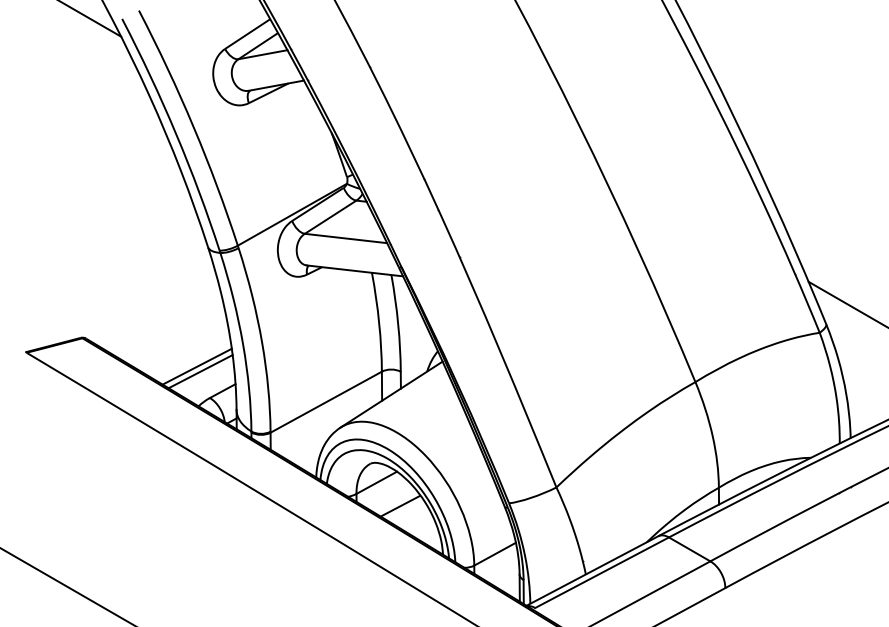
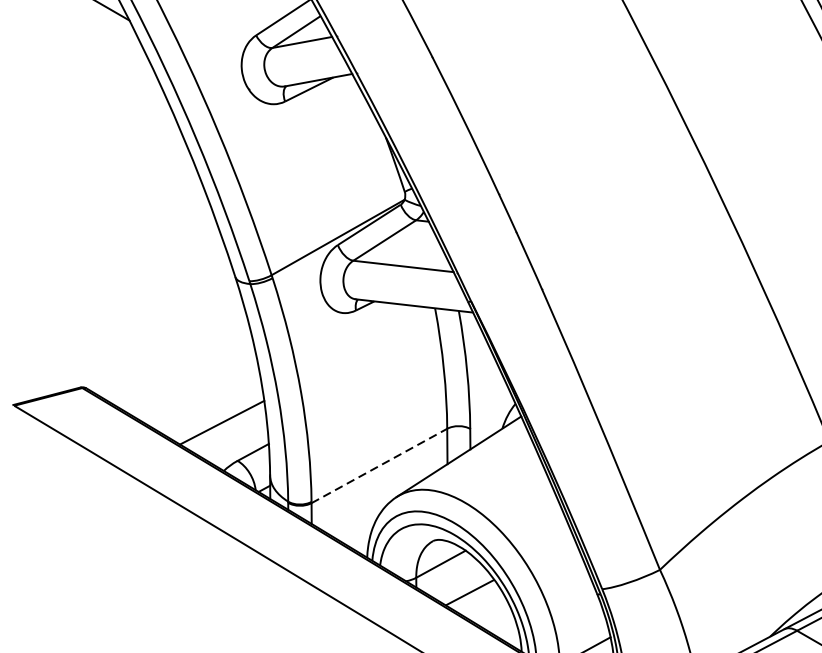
line: (200, 371) -> (226, 428), removed
line: (326, 401) -> (379, 465), solid -> dashed

